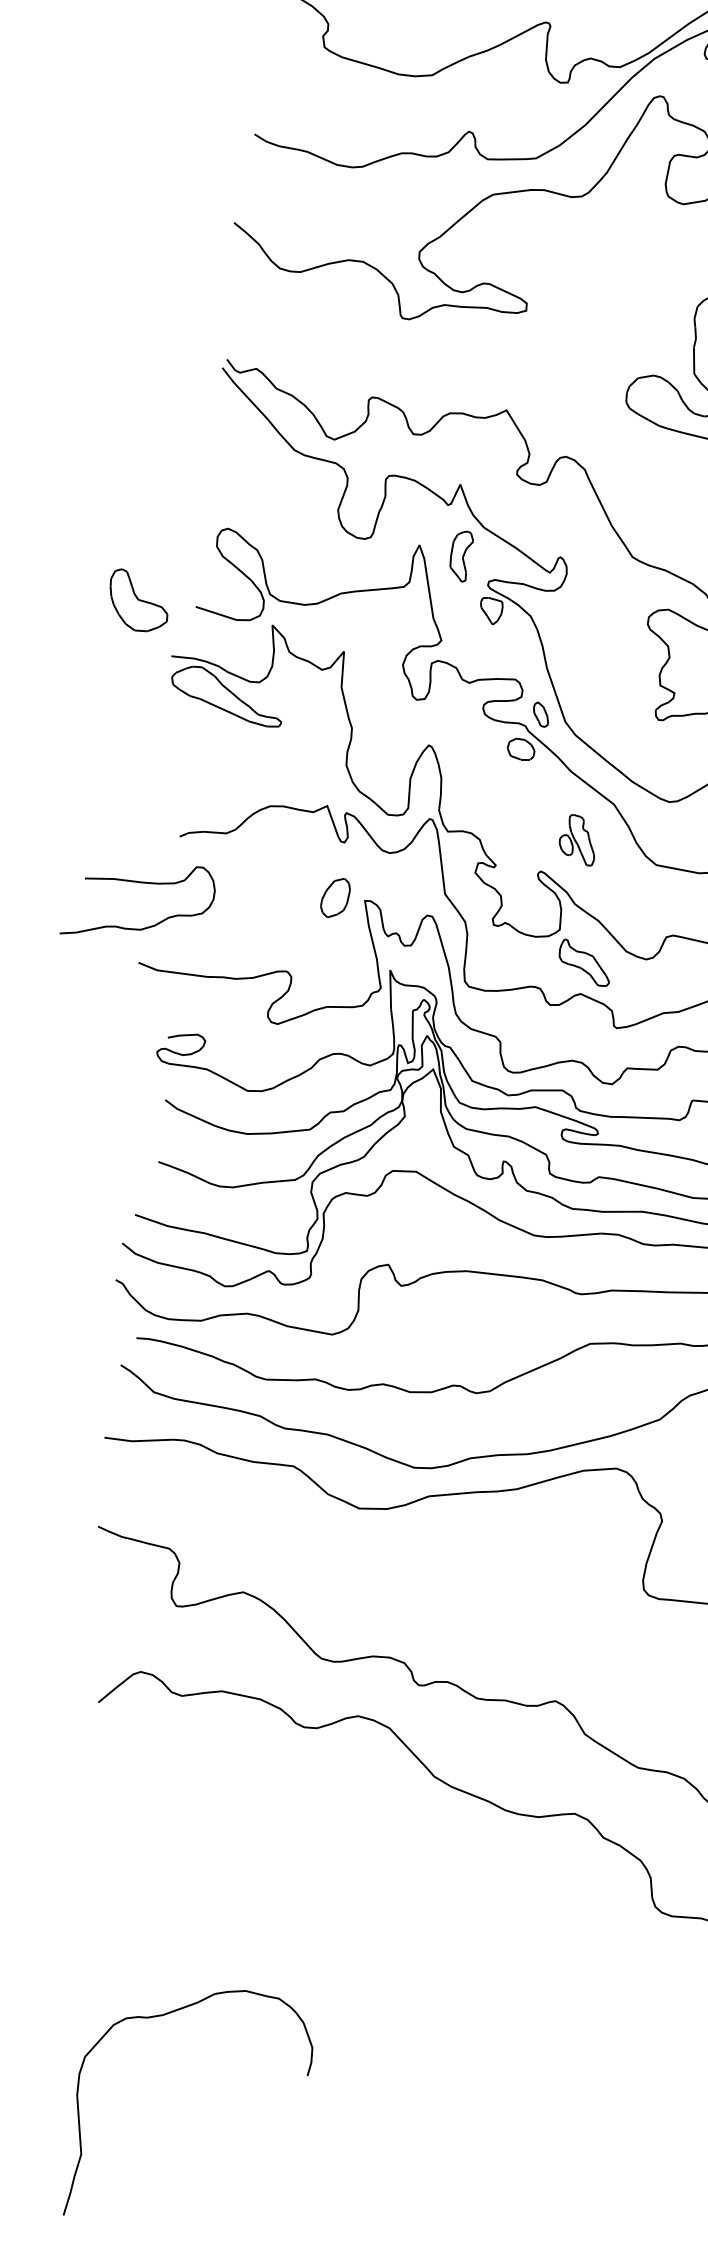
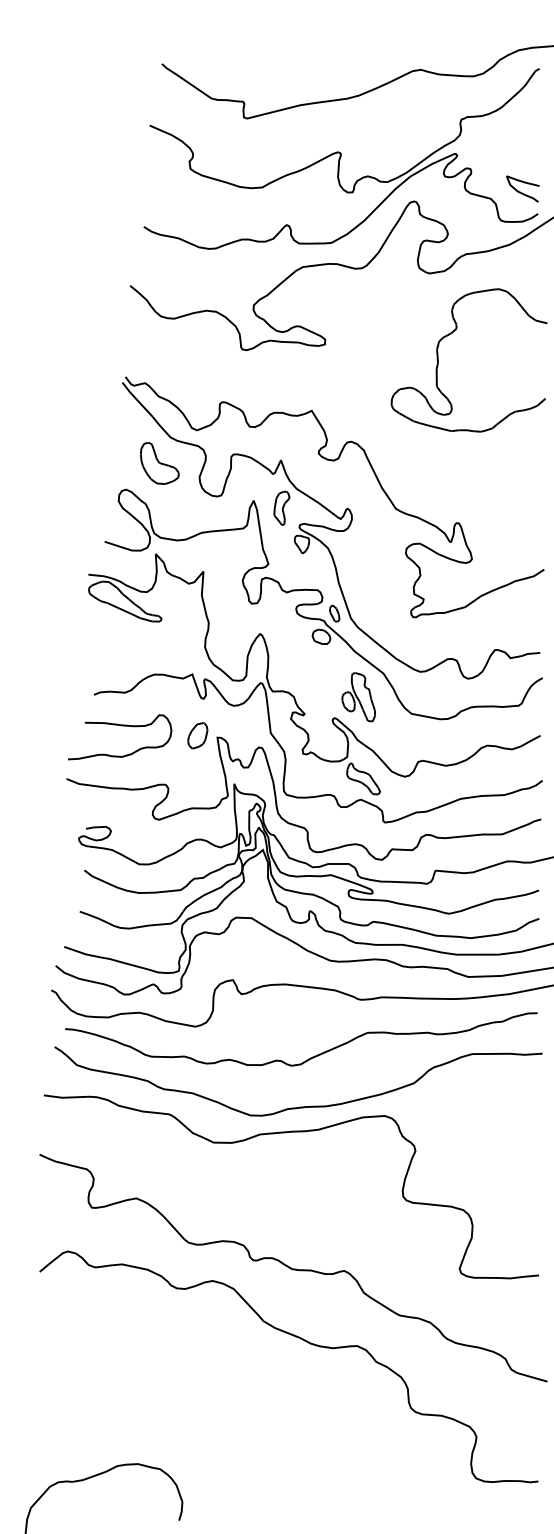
part: (138, 600) -> (159, 463), moved
part: (576, 840) -> (358, 697), size x1.43
curve: (139, 884) -> (121, 726), moved

